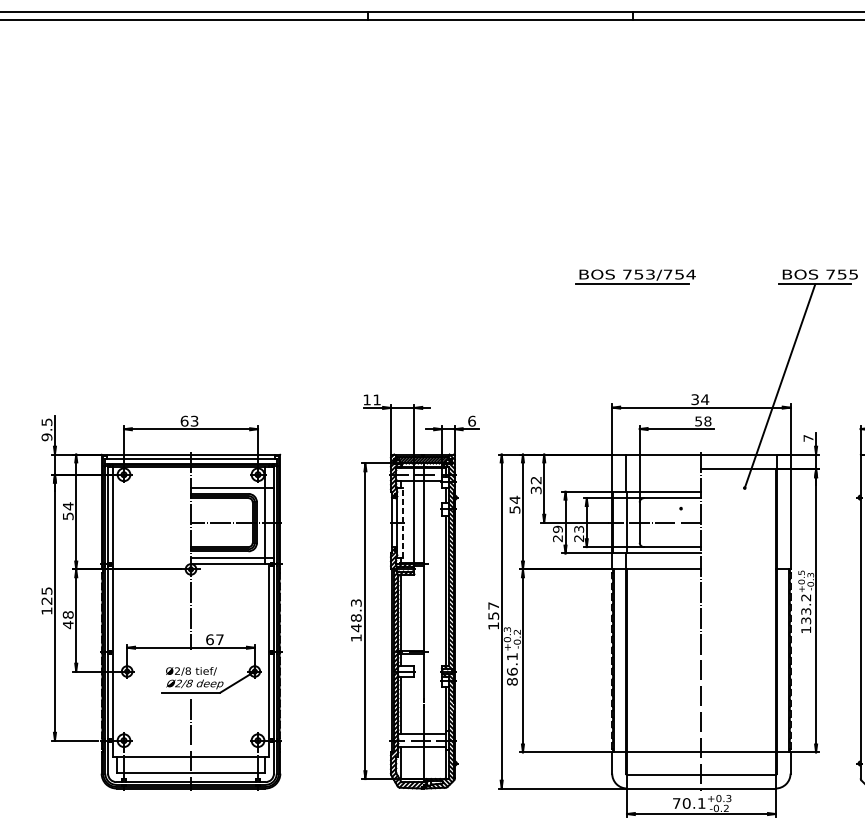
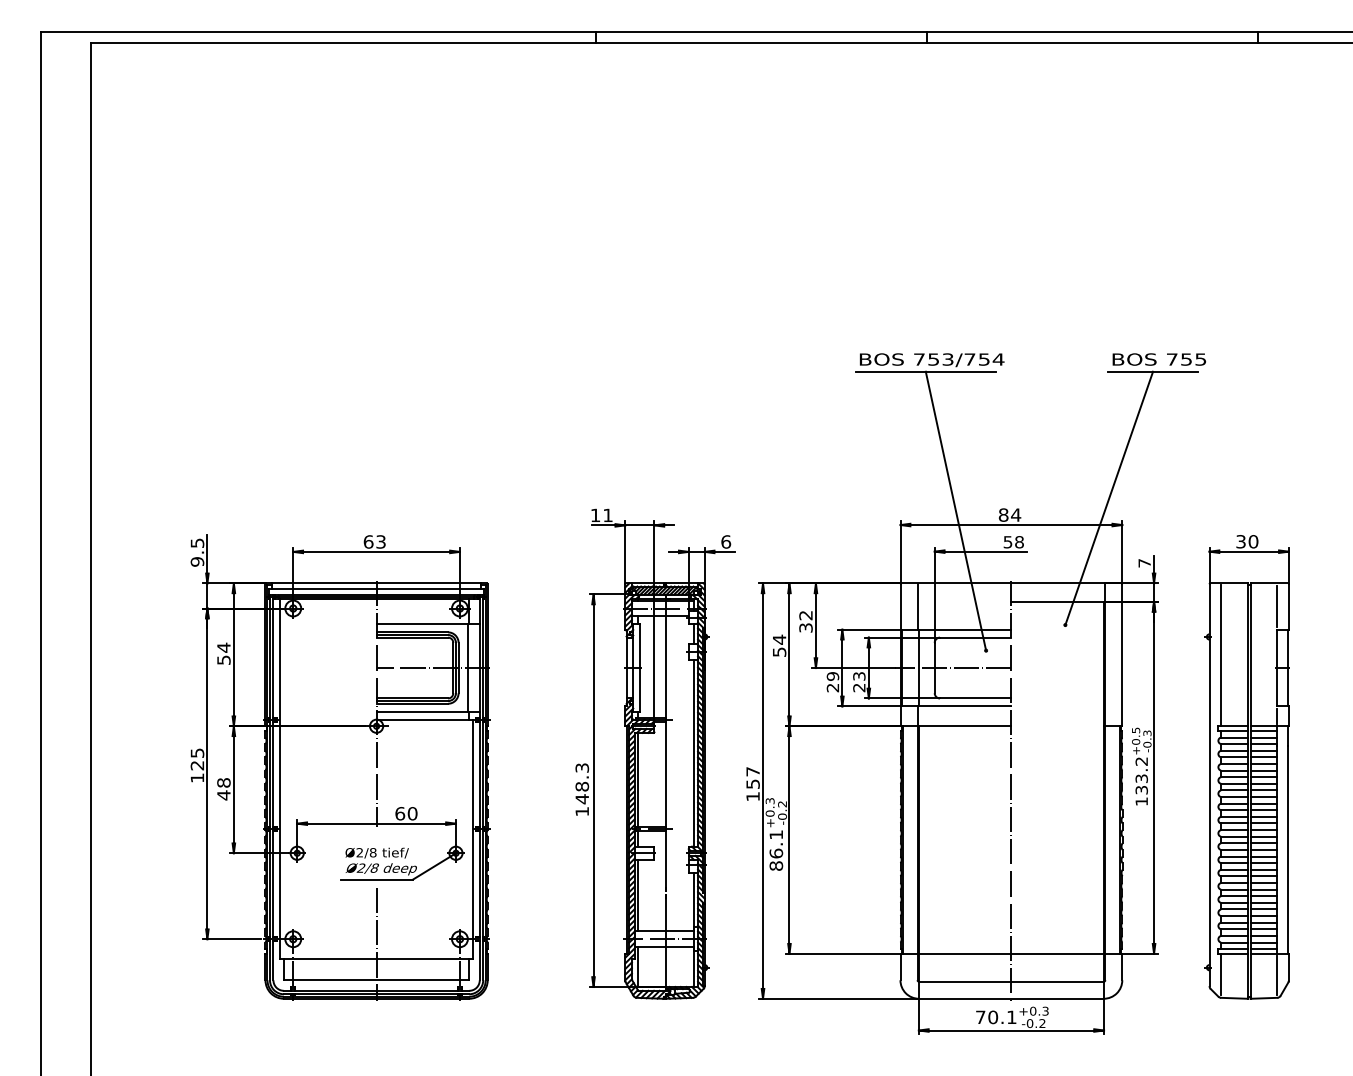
line: (656, 395) -> (955, 510), added
text: (695, 399) -> (1003, 514), 34 -> 84
line: (402, 522) -> (639, 668), dashed -> solid
text: (219, 639) -> (412, 813), 67 -> 60

